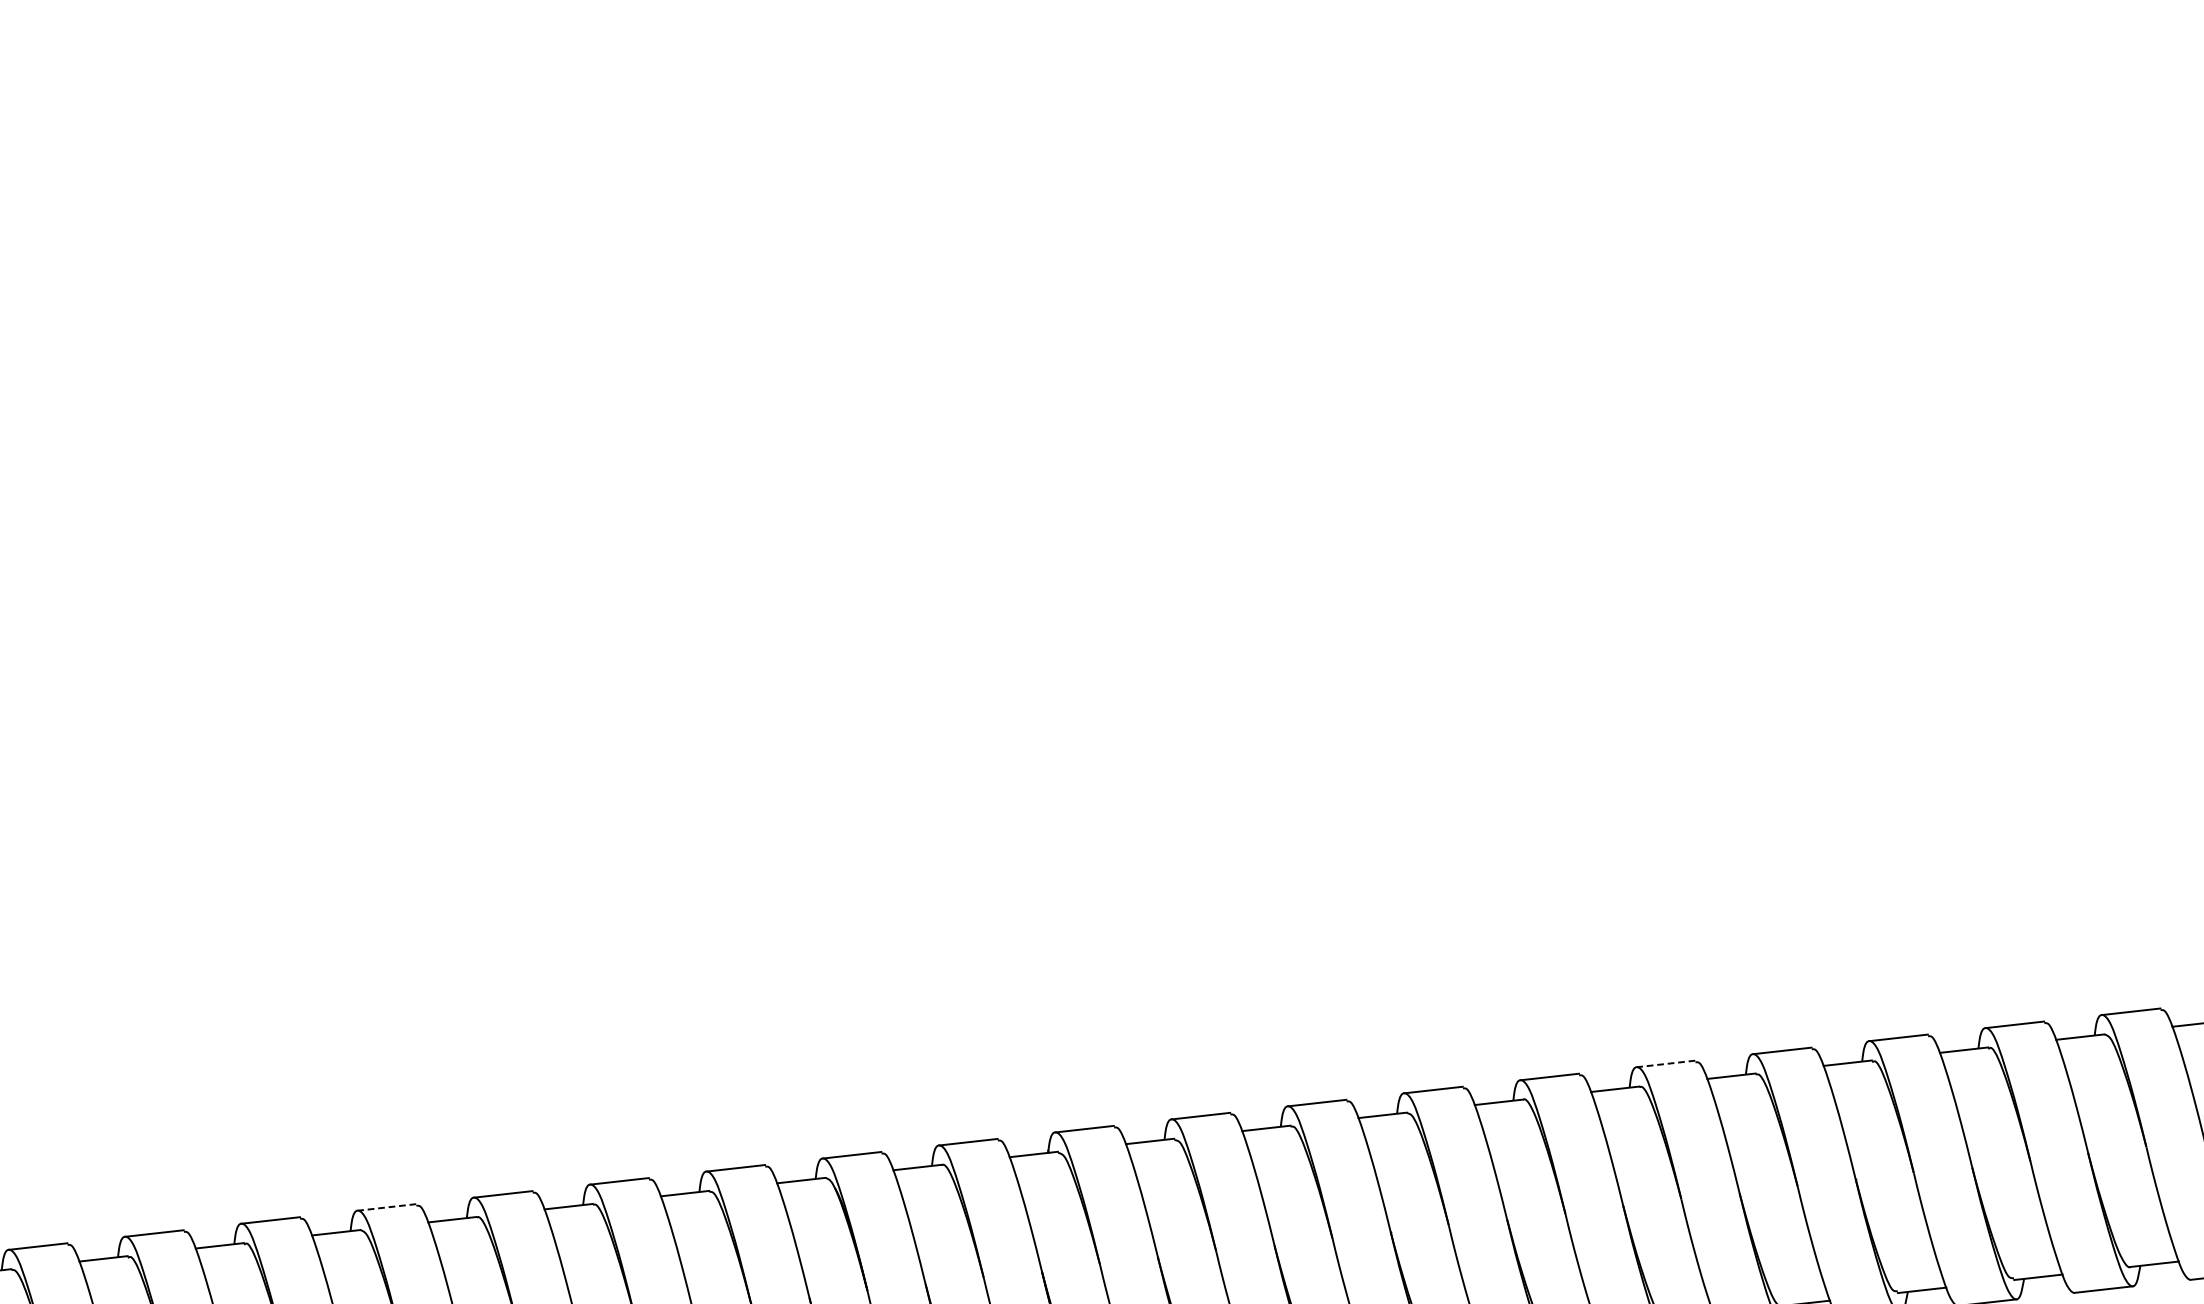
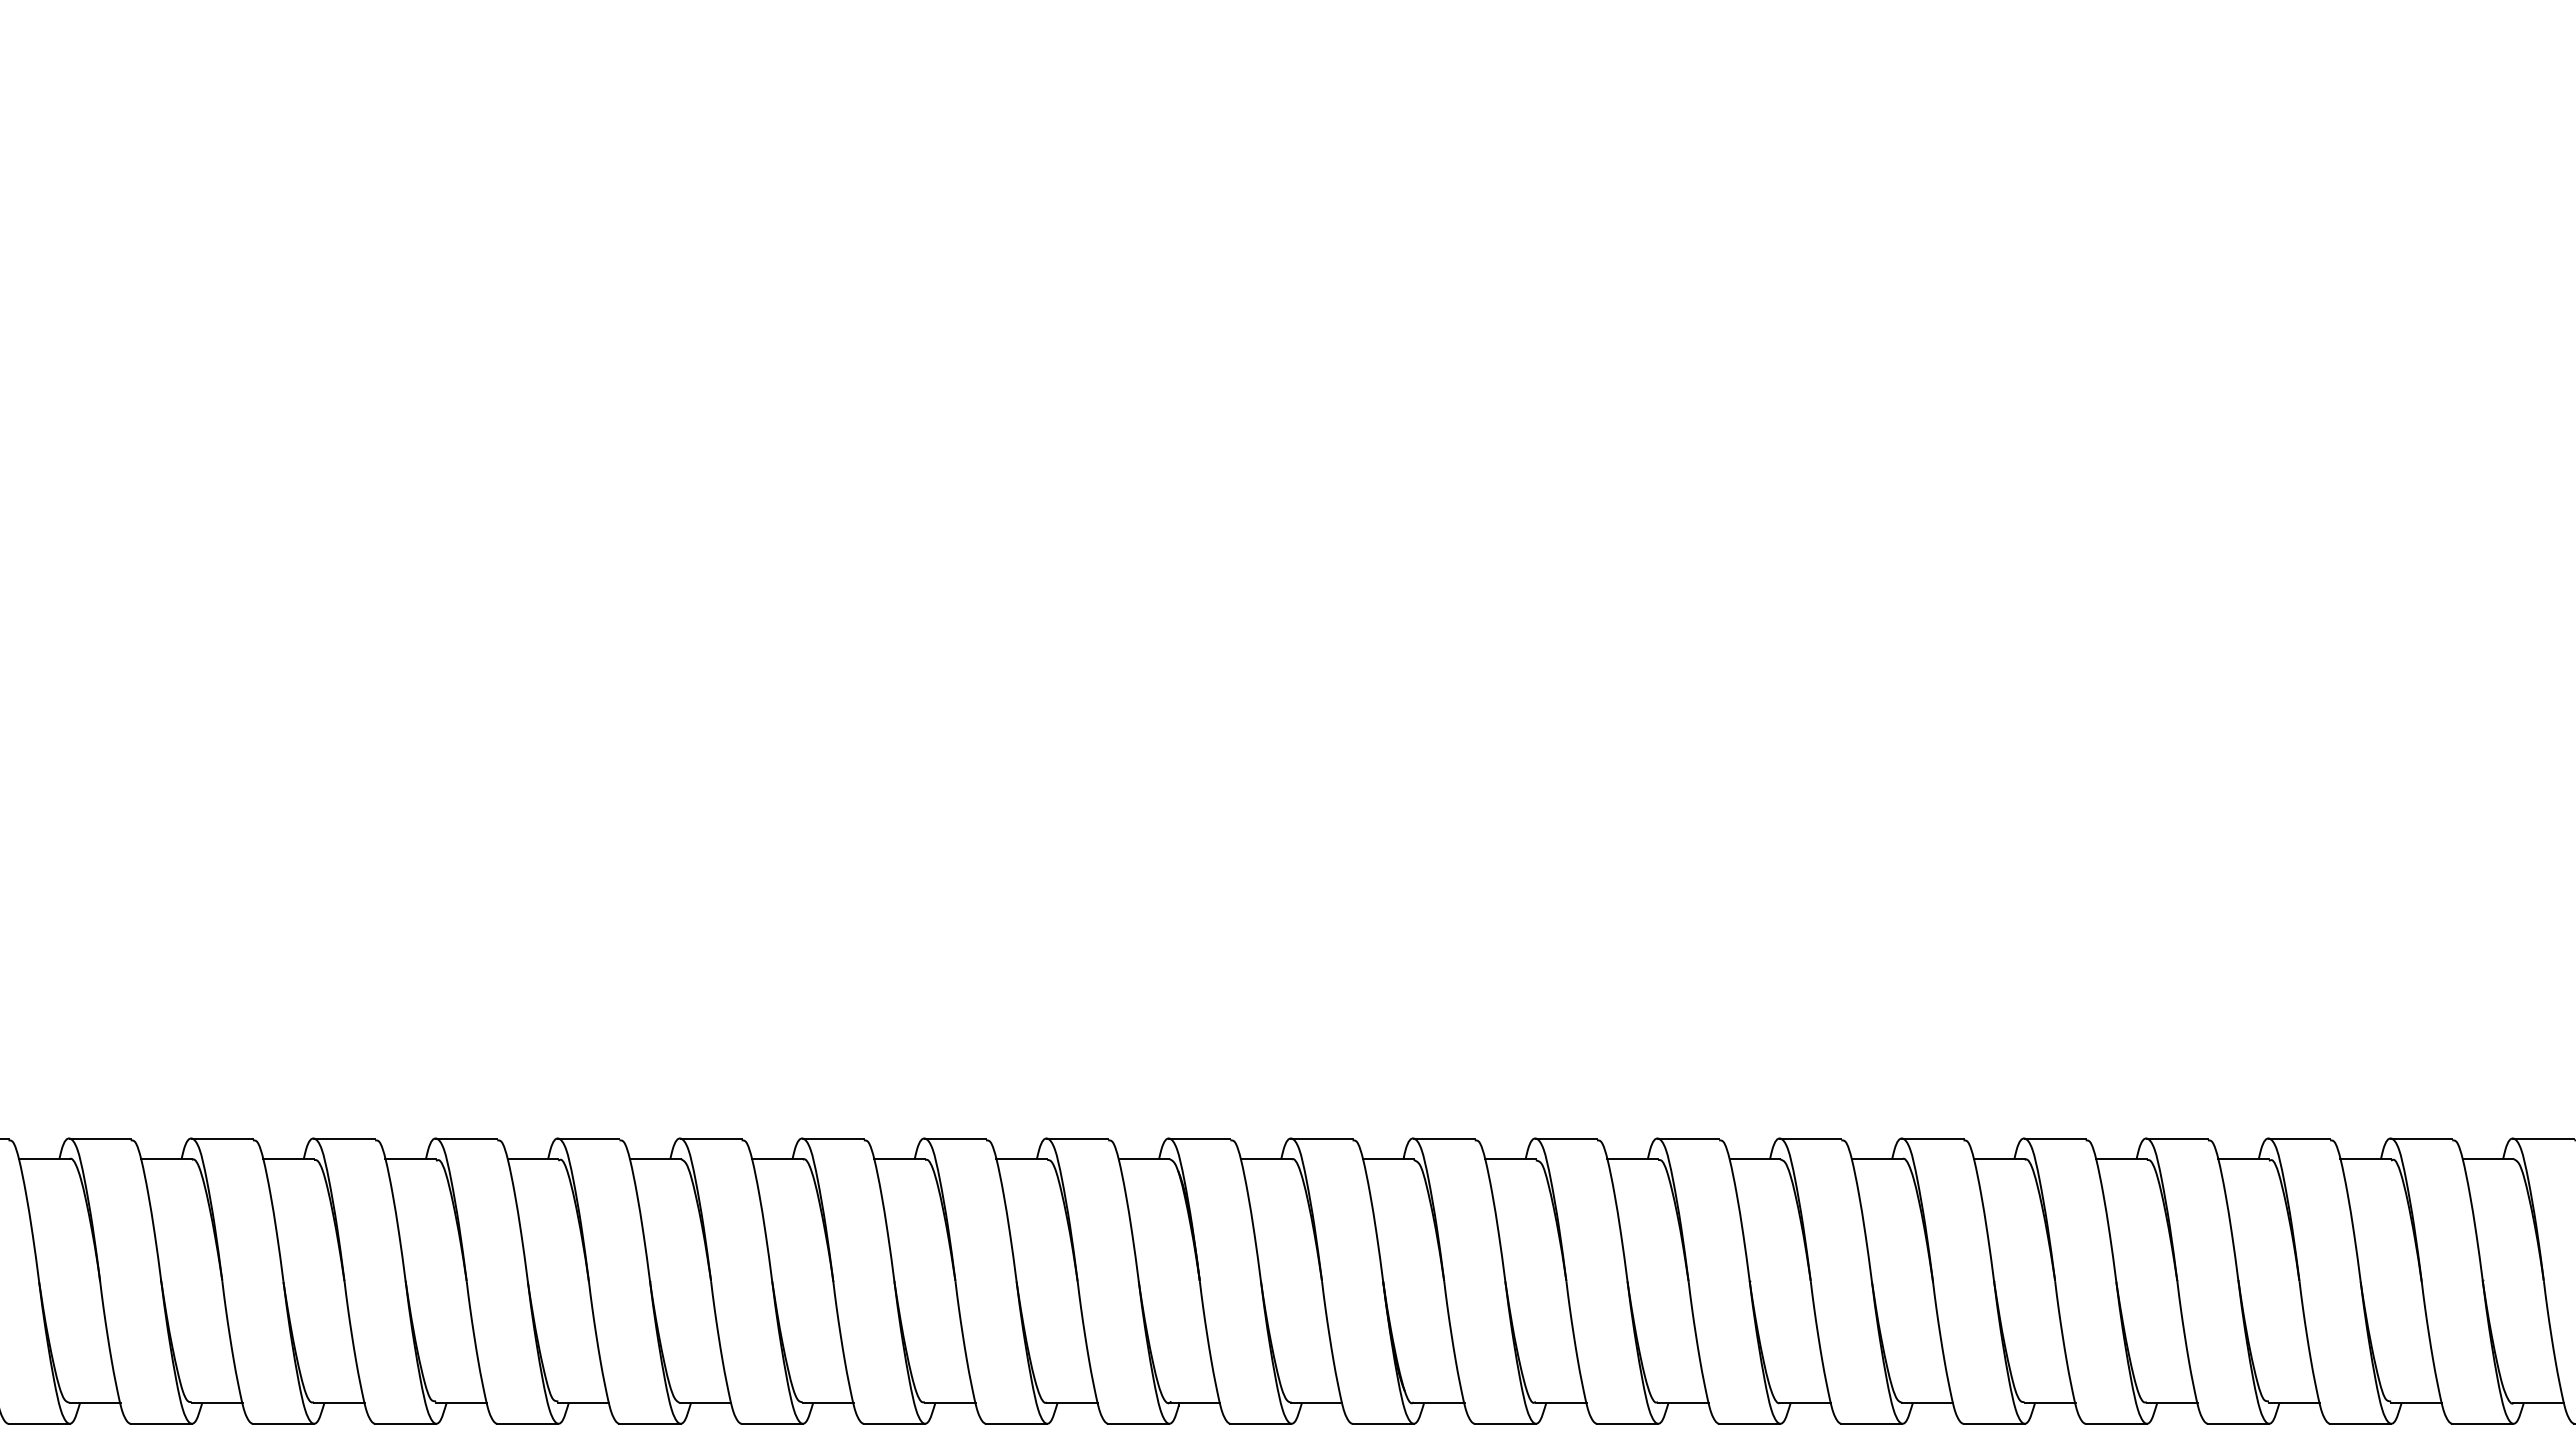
line: (1666, 1063) -> (2055, 1138), dashed -> solid
line: (387, 1207) -> (711, 1138), dashed -> solid

